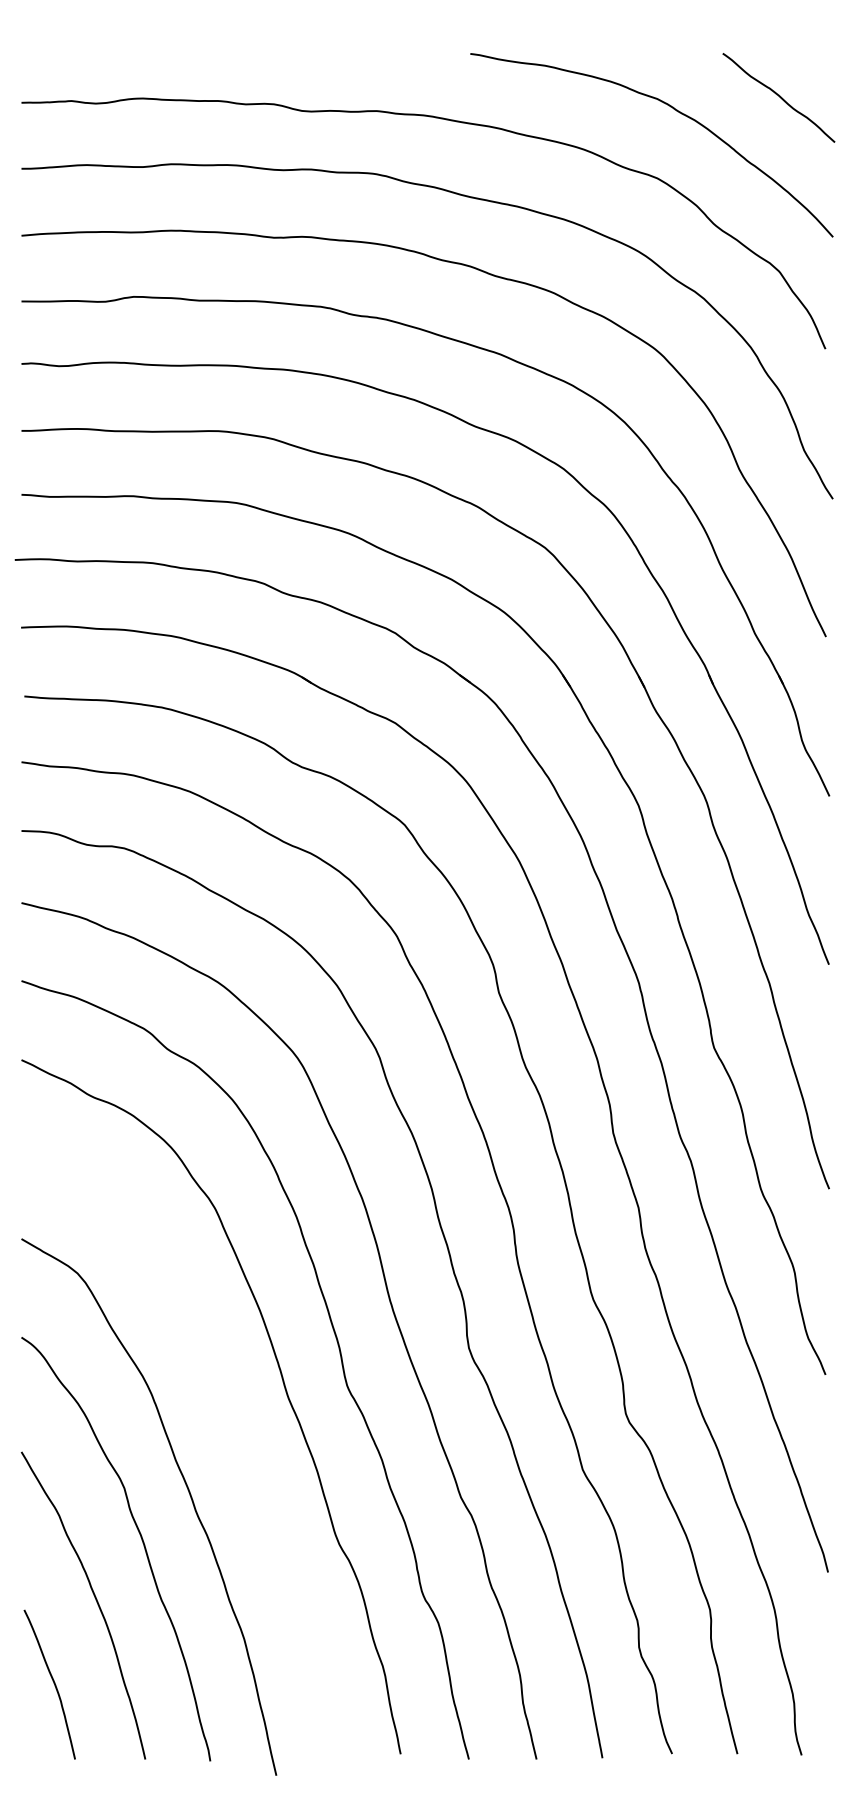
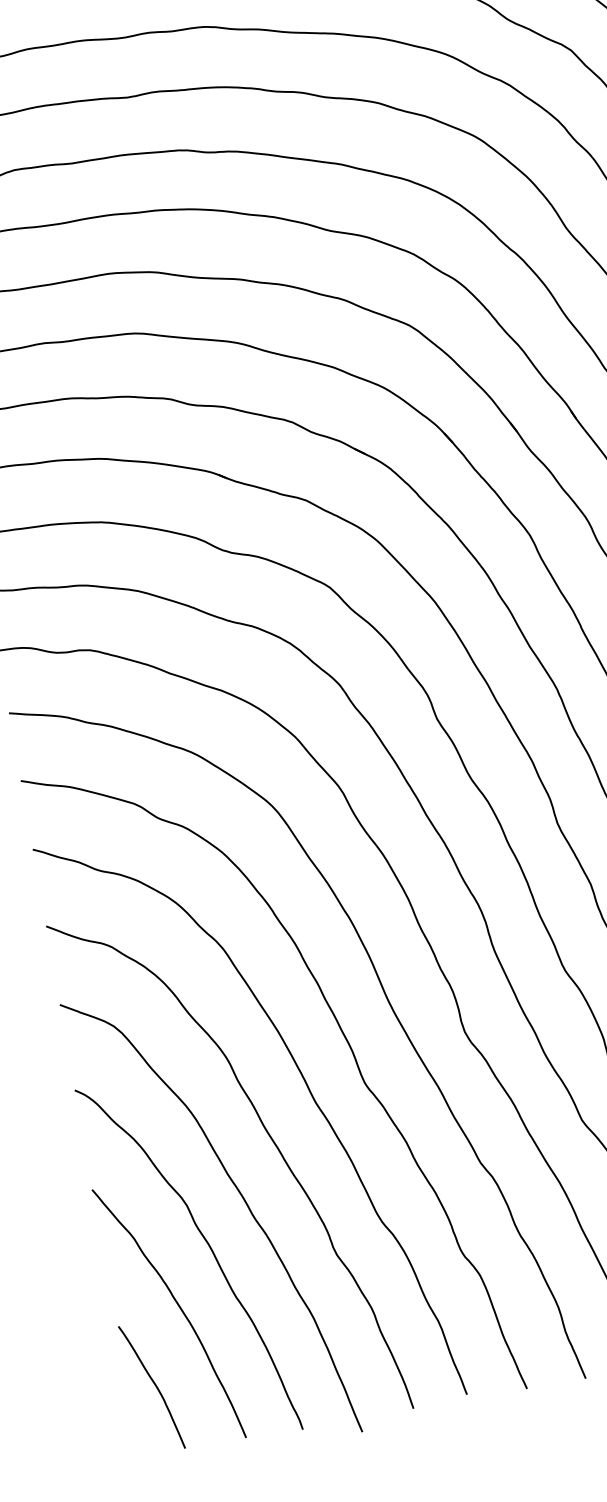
curve: (231, 1431) -> (271, 1140), added

